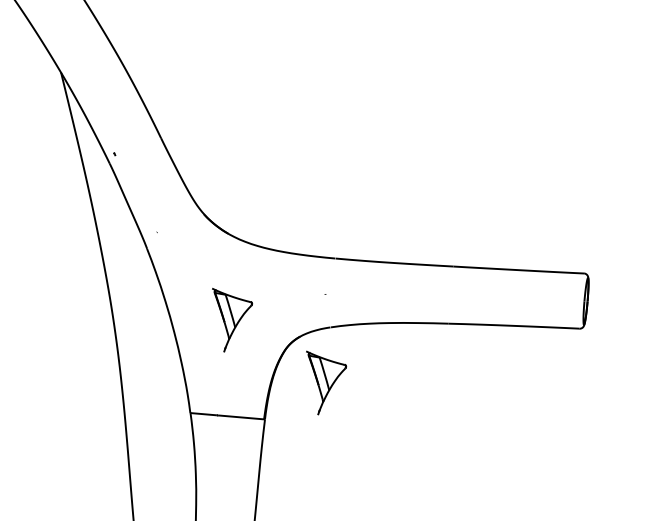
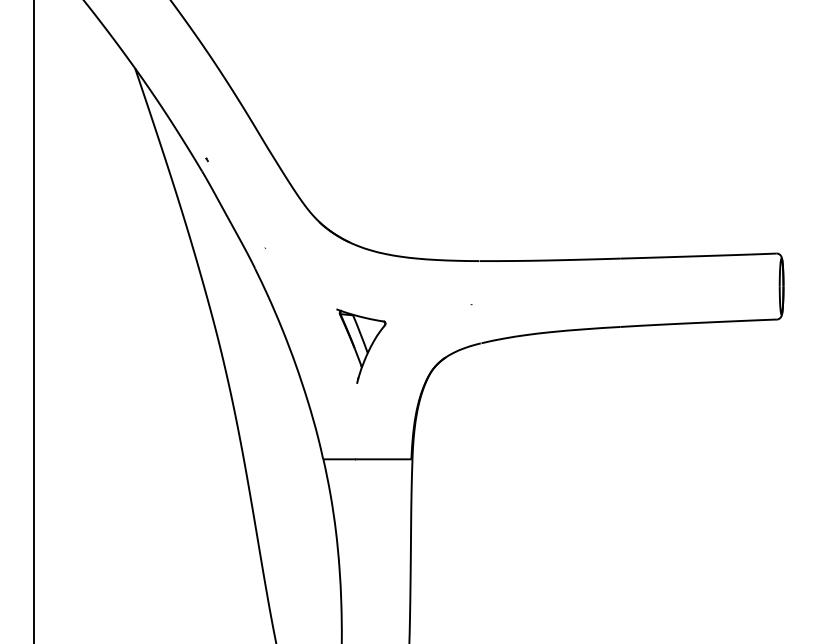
part: (324, 383) -> (479, 410), removed

